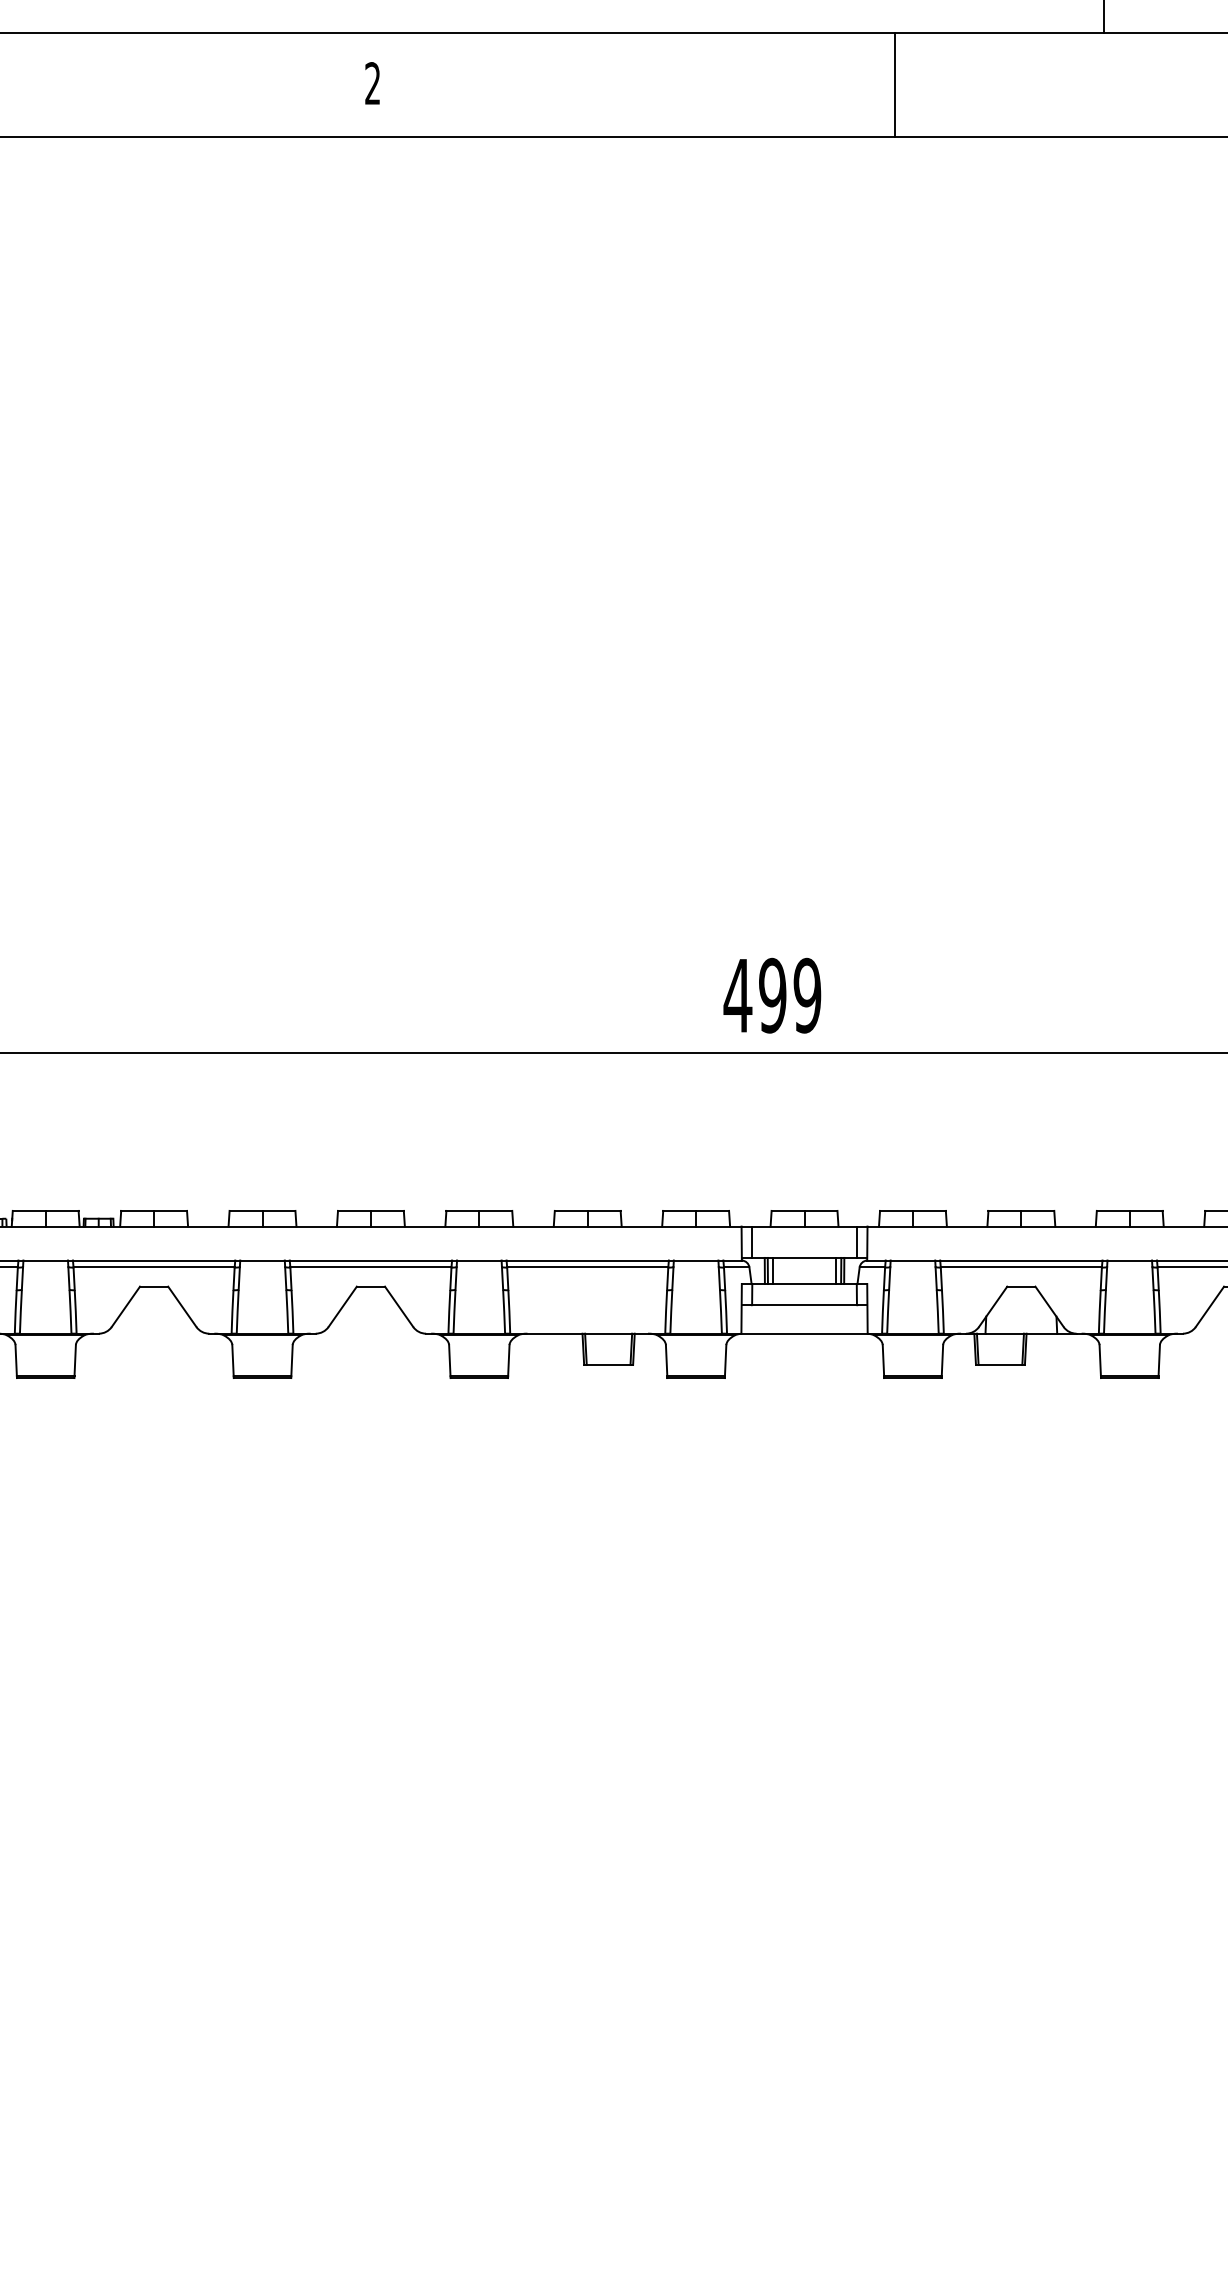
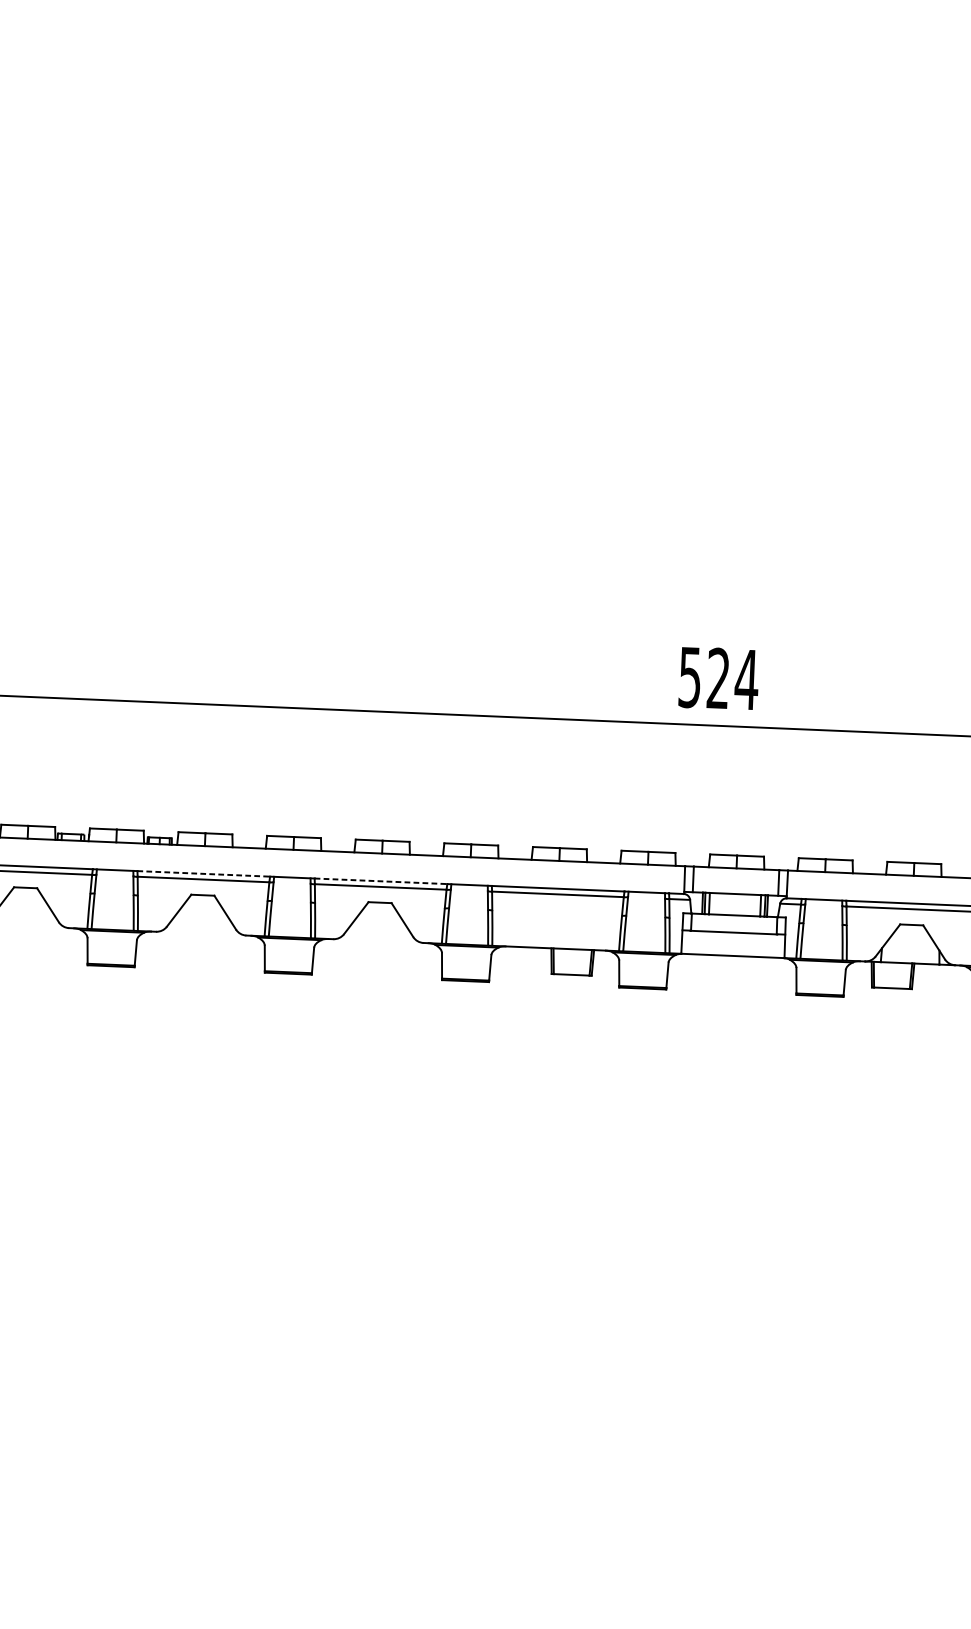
text: (772, 995) -> (718, 678), 499 -> 524
line: (154, 1260) -> (204, 873), solid -> dashed
line: (371, 1260) -> (381, 881), solid -> dashed

